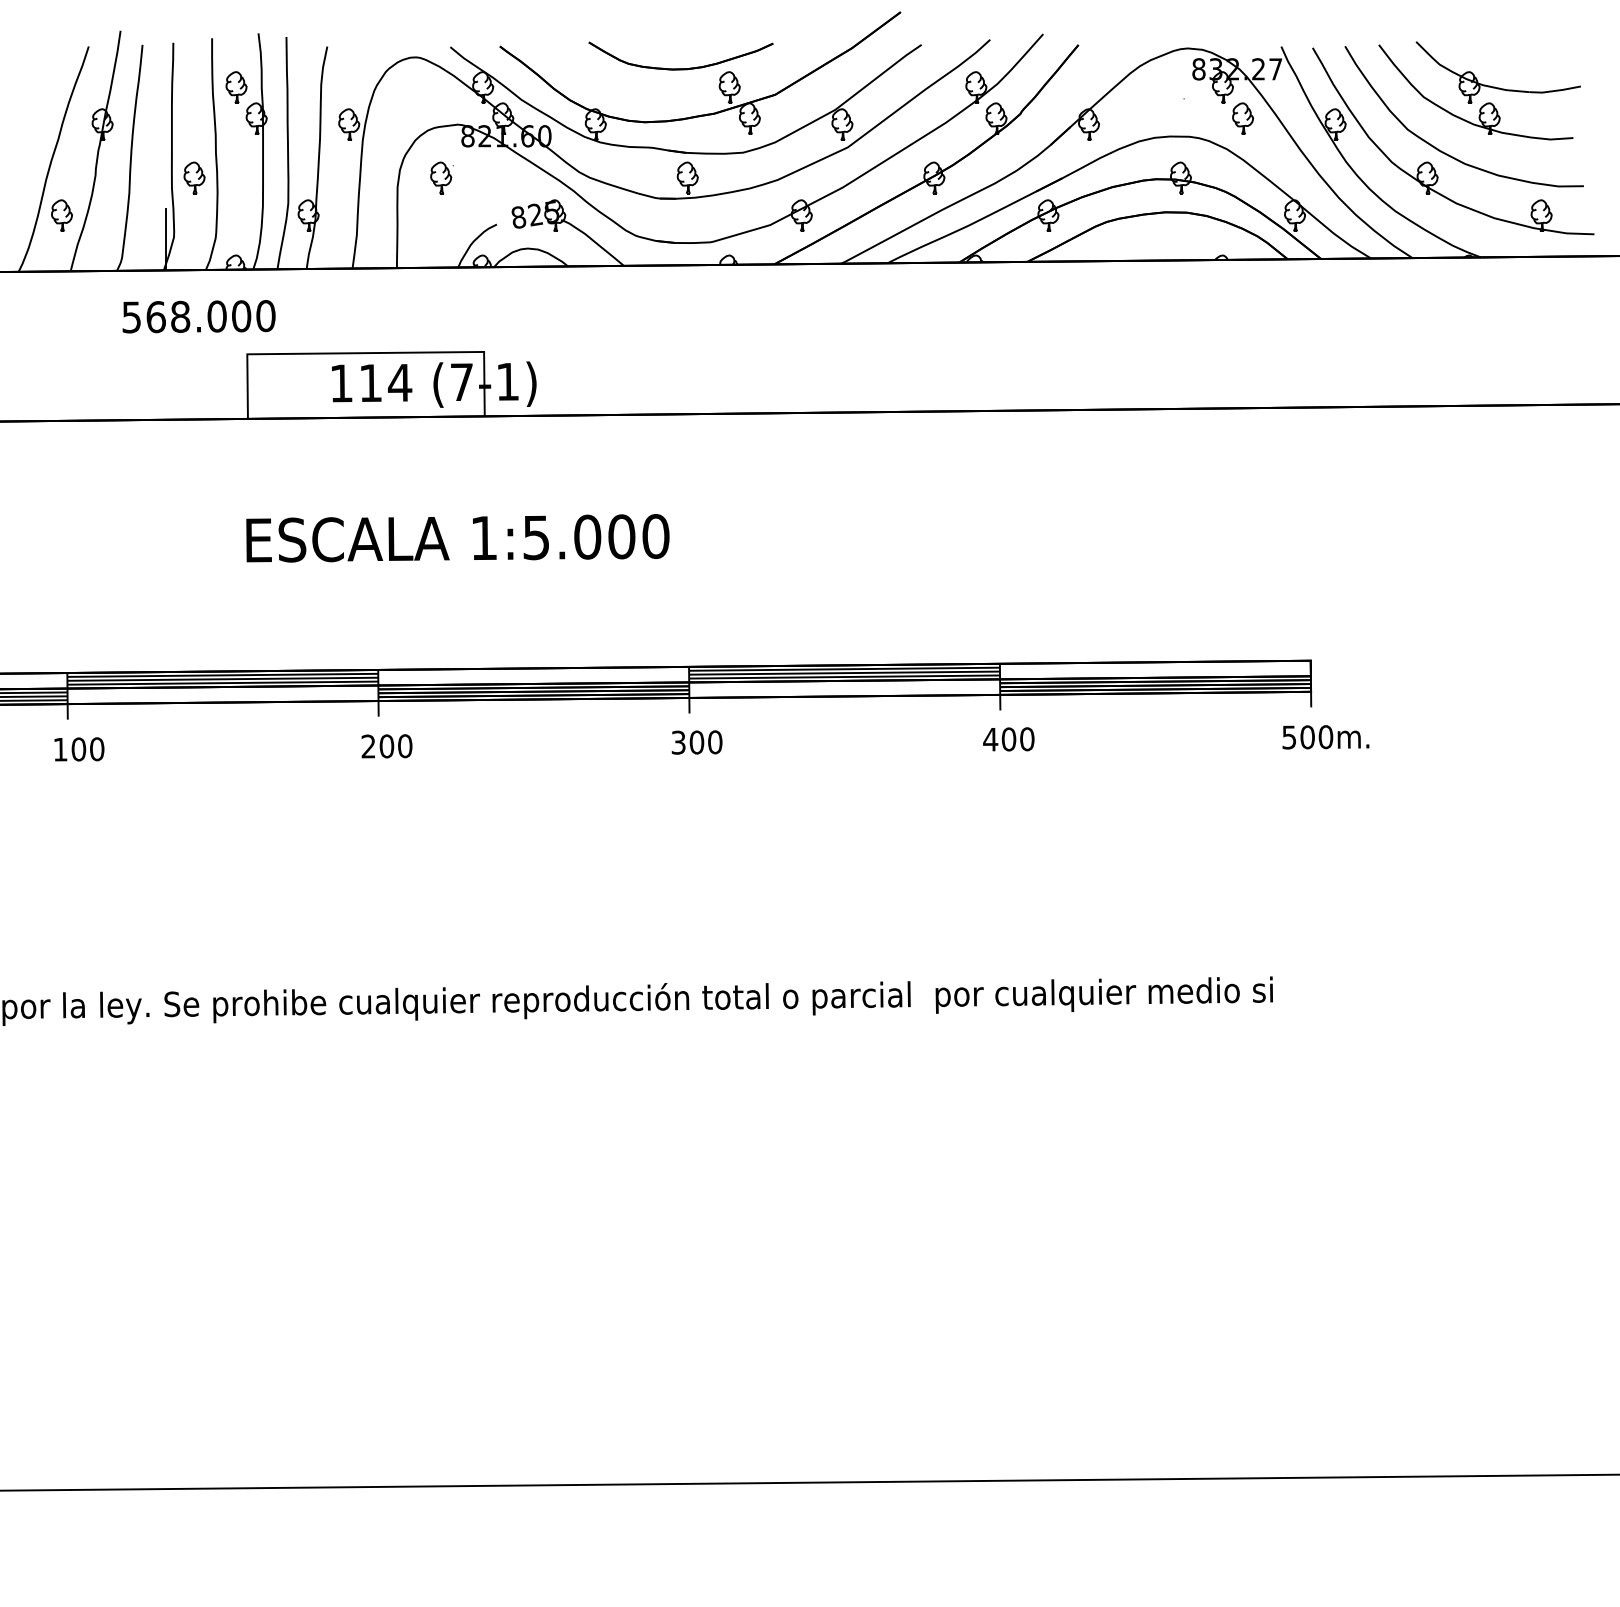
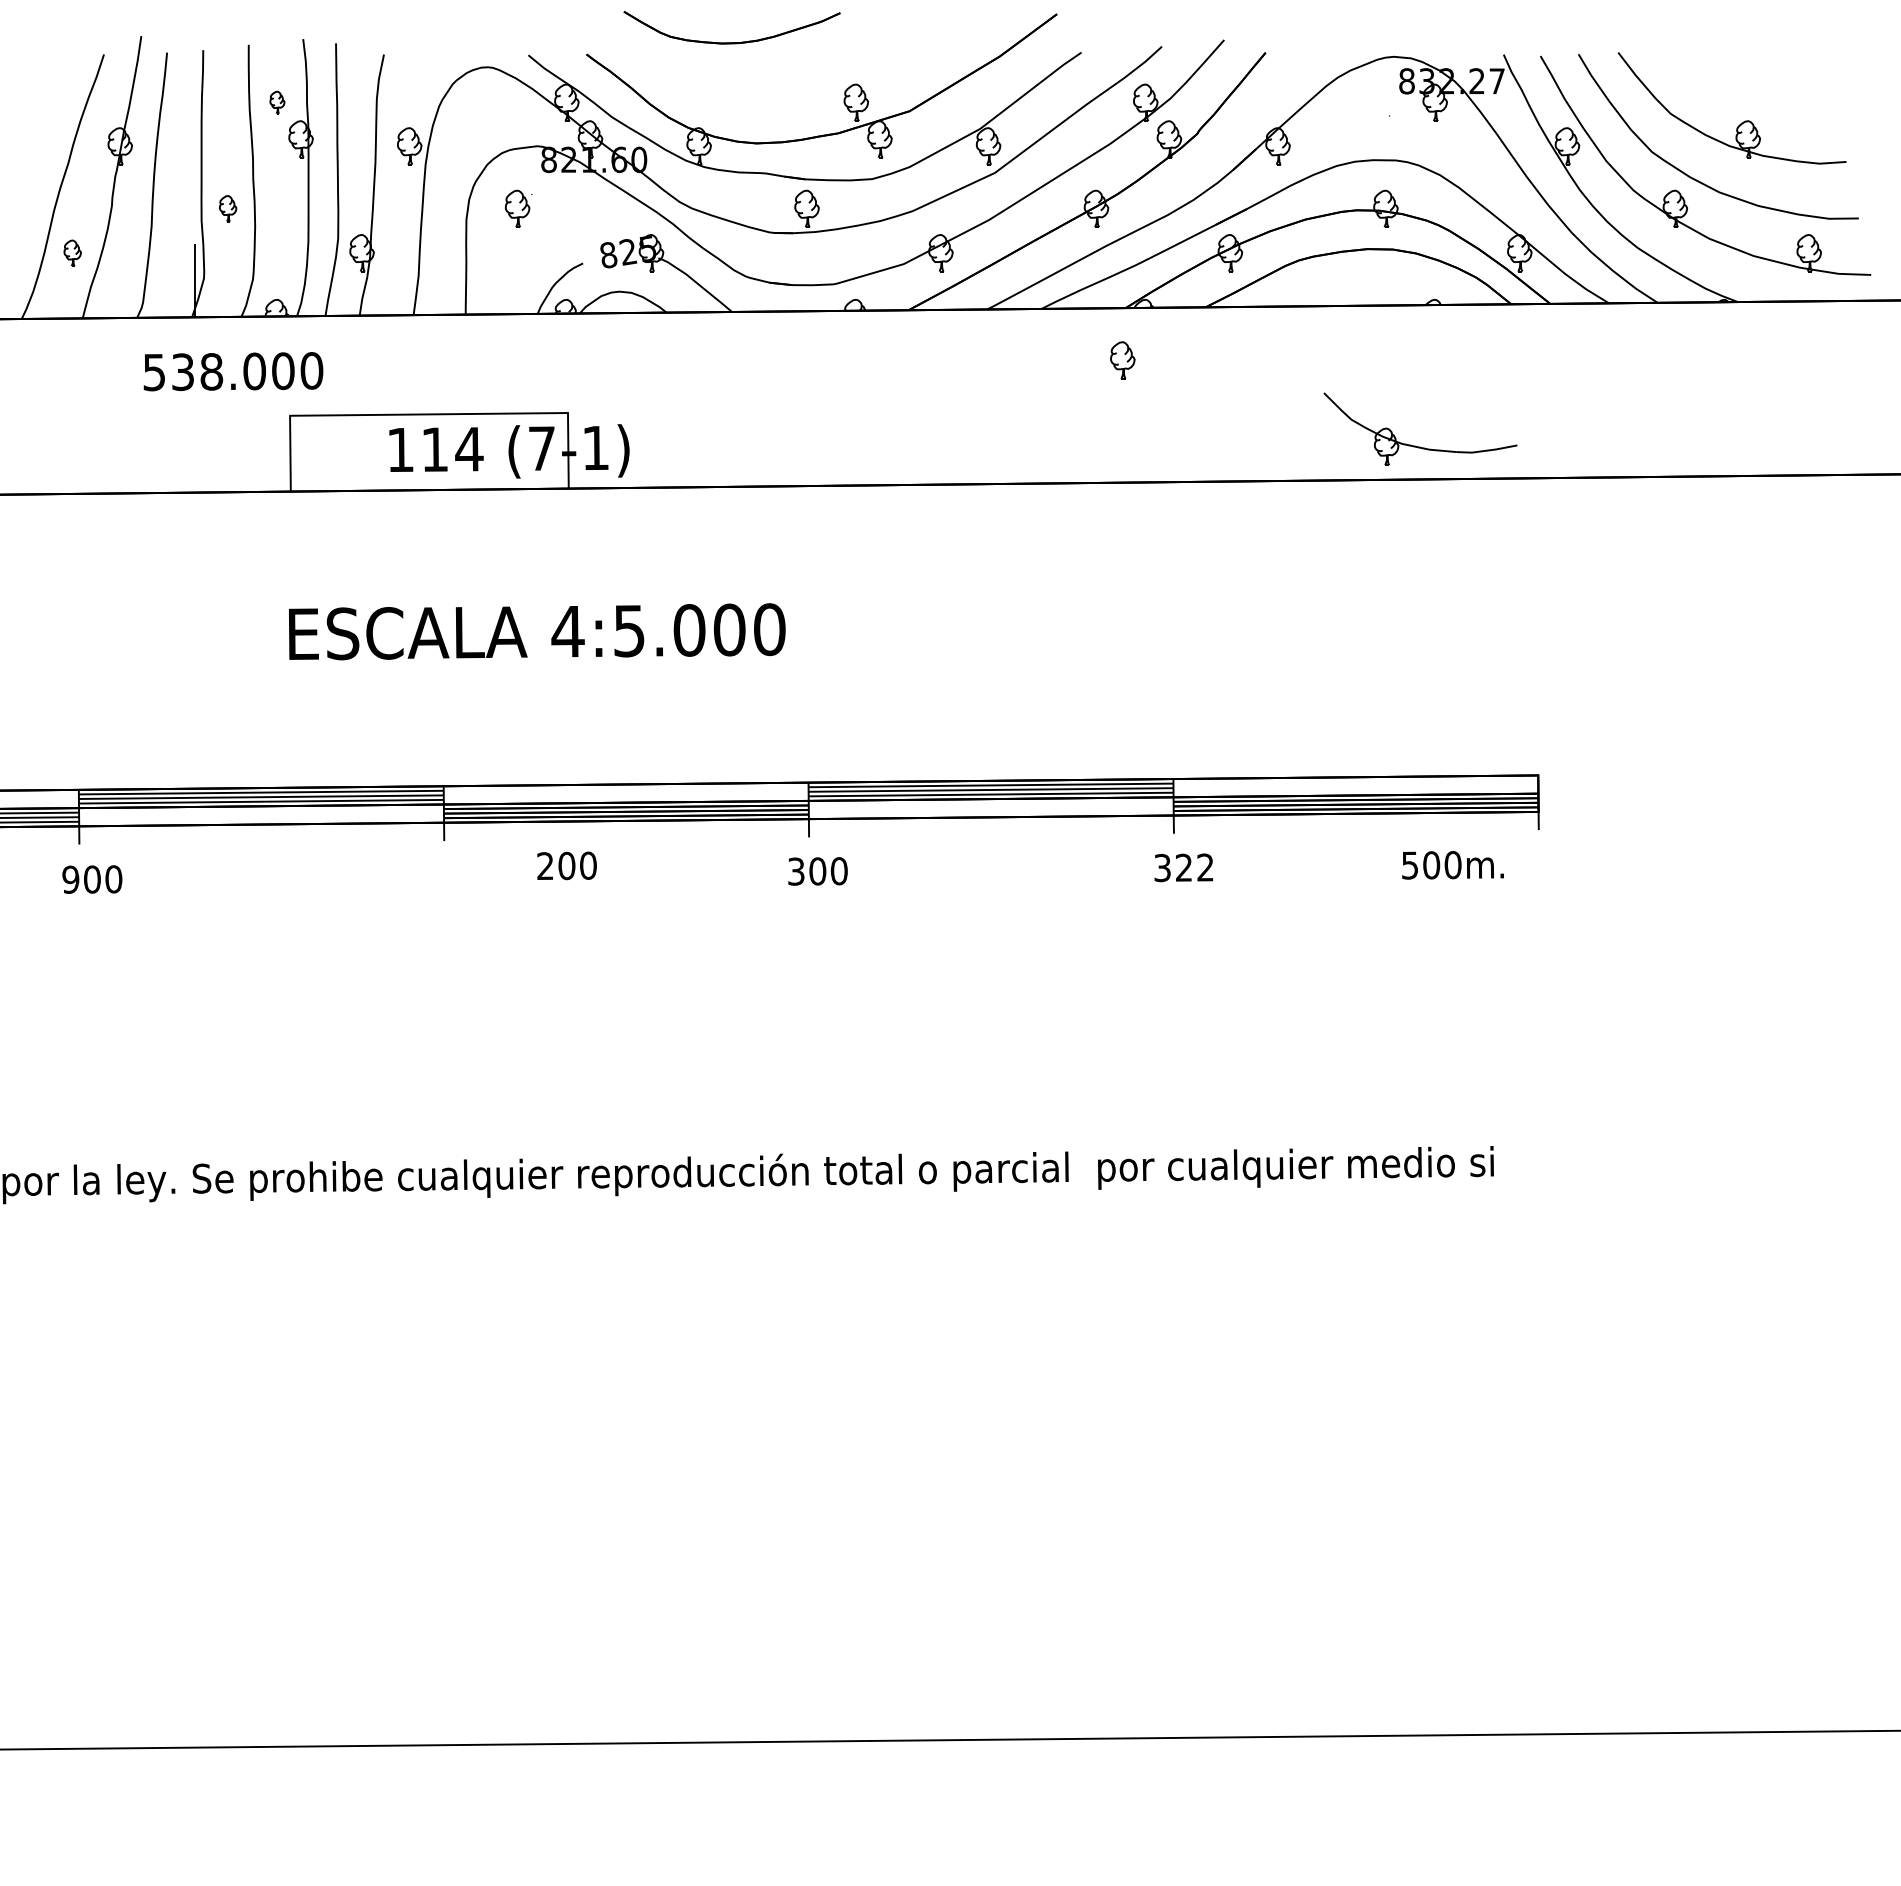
part: (680, 68) -> (731, 42), moved
part: (1494, 86) -> (1415, 445), moved
part: (236, 87) -> (277, 102), size x0.6
part: (1242, 118) -> (1122, 360), moved
part: (194, 177) -> (227, 208), size x0.7
part: (61, 216) -> (72, 253), size x0.7
text: (156, 317) -> (183, 372), 568.000 -> 538.000
text: (483, 538) -> (567, 631), 1:5.000 -> 4:5.000
text: (1325, 737) -> (1452, 865), moved
text: (1008, 739) -> (1183, 867), 400 -> 322
text: (386, 745) -> (566, 865), moved
text: (60, 749) -> (70, 879), 100 -> 900

